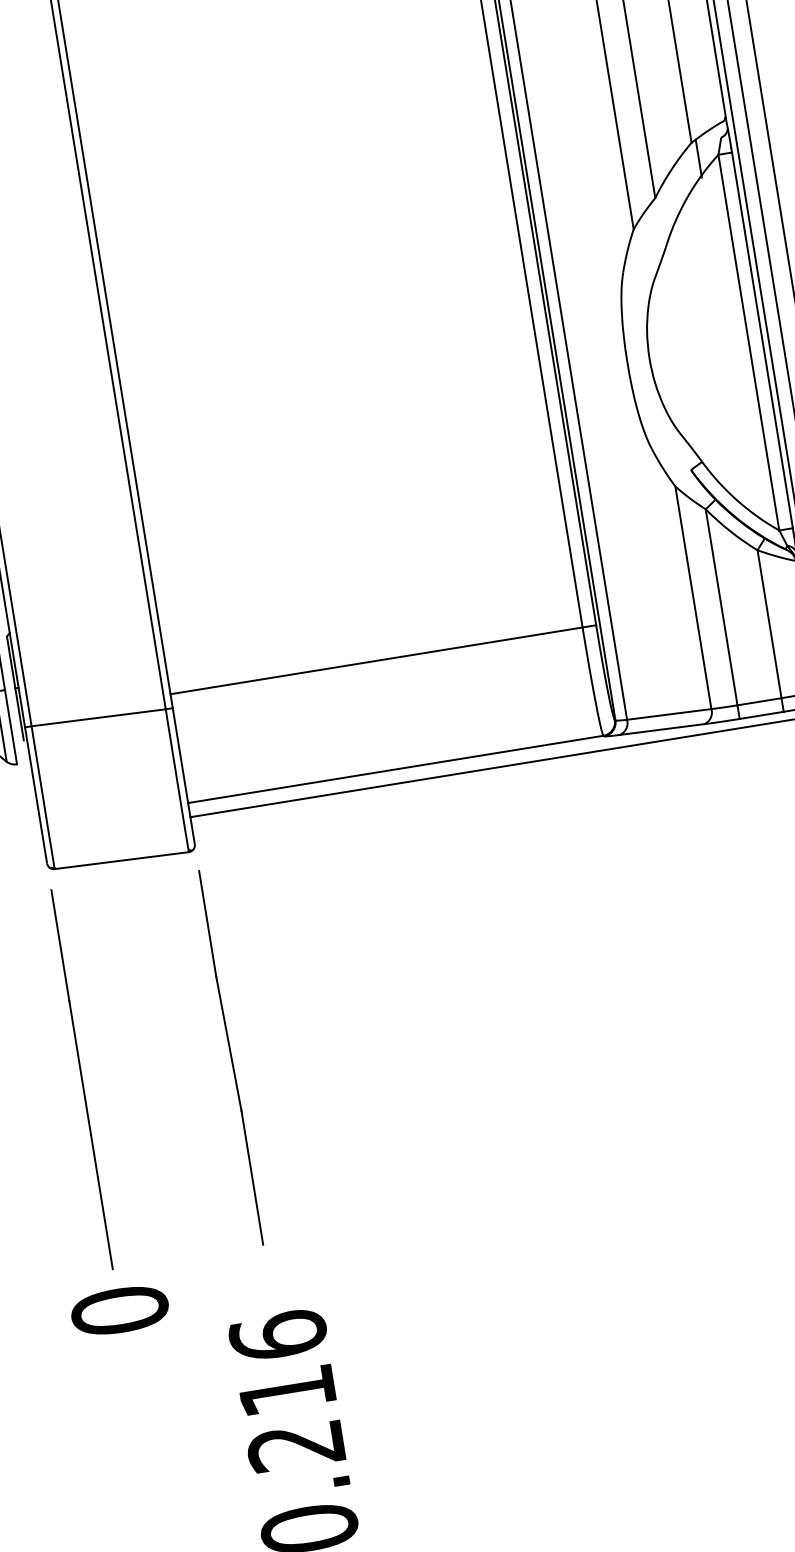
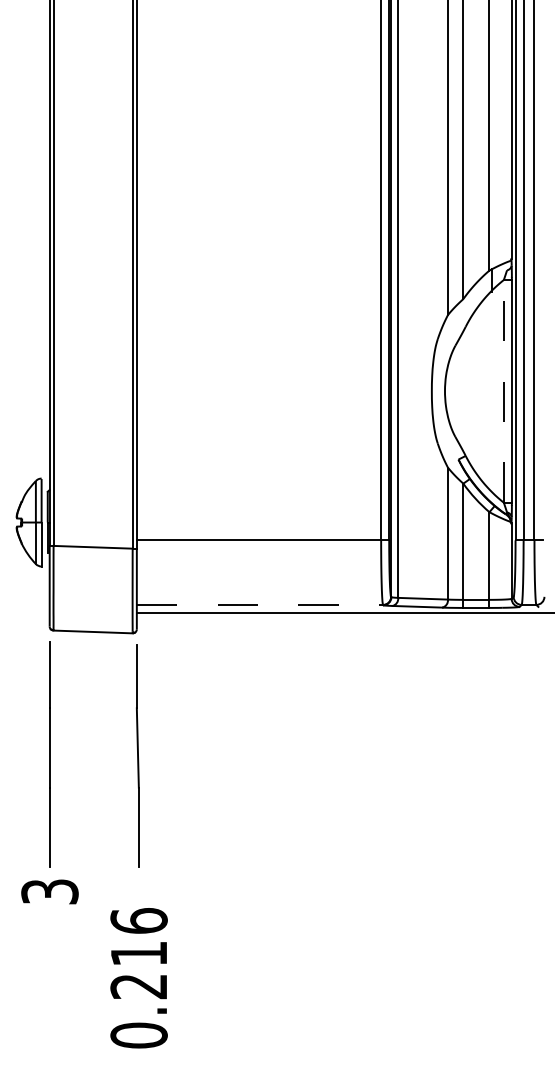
line: (748, 341) -> (503, 390), solid -> dashed
line: (396, 768) -> (260, 604), solid -> dashed
text: (119, 1310) -> (49, 891), 0 -> 3

